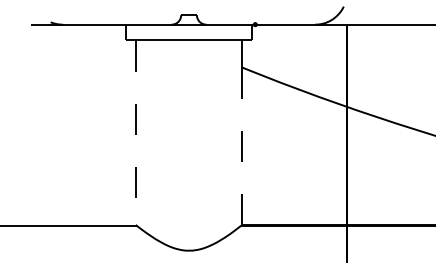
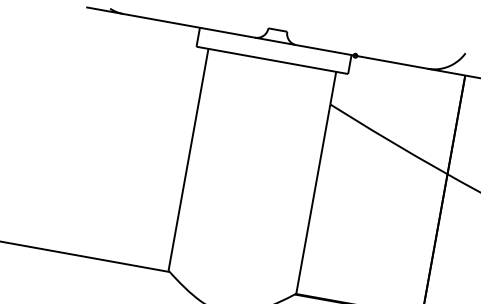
line: (135, 133) -> (187, 160), dashed -> solid
line: (242, 146) -> (313, 199), dashed -> solid

